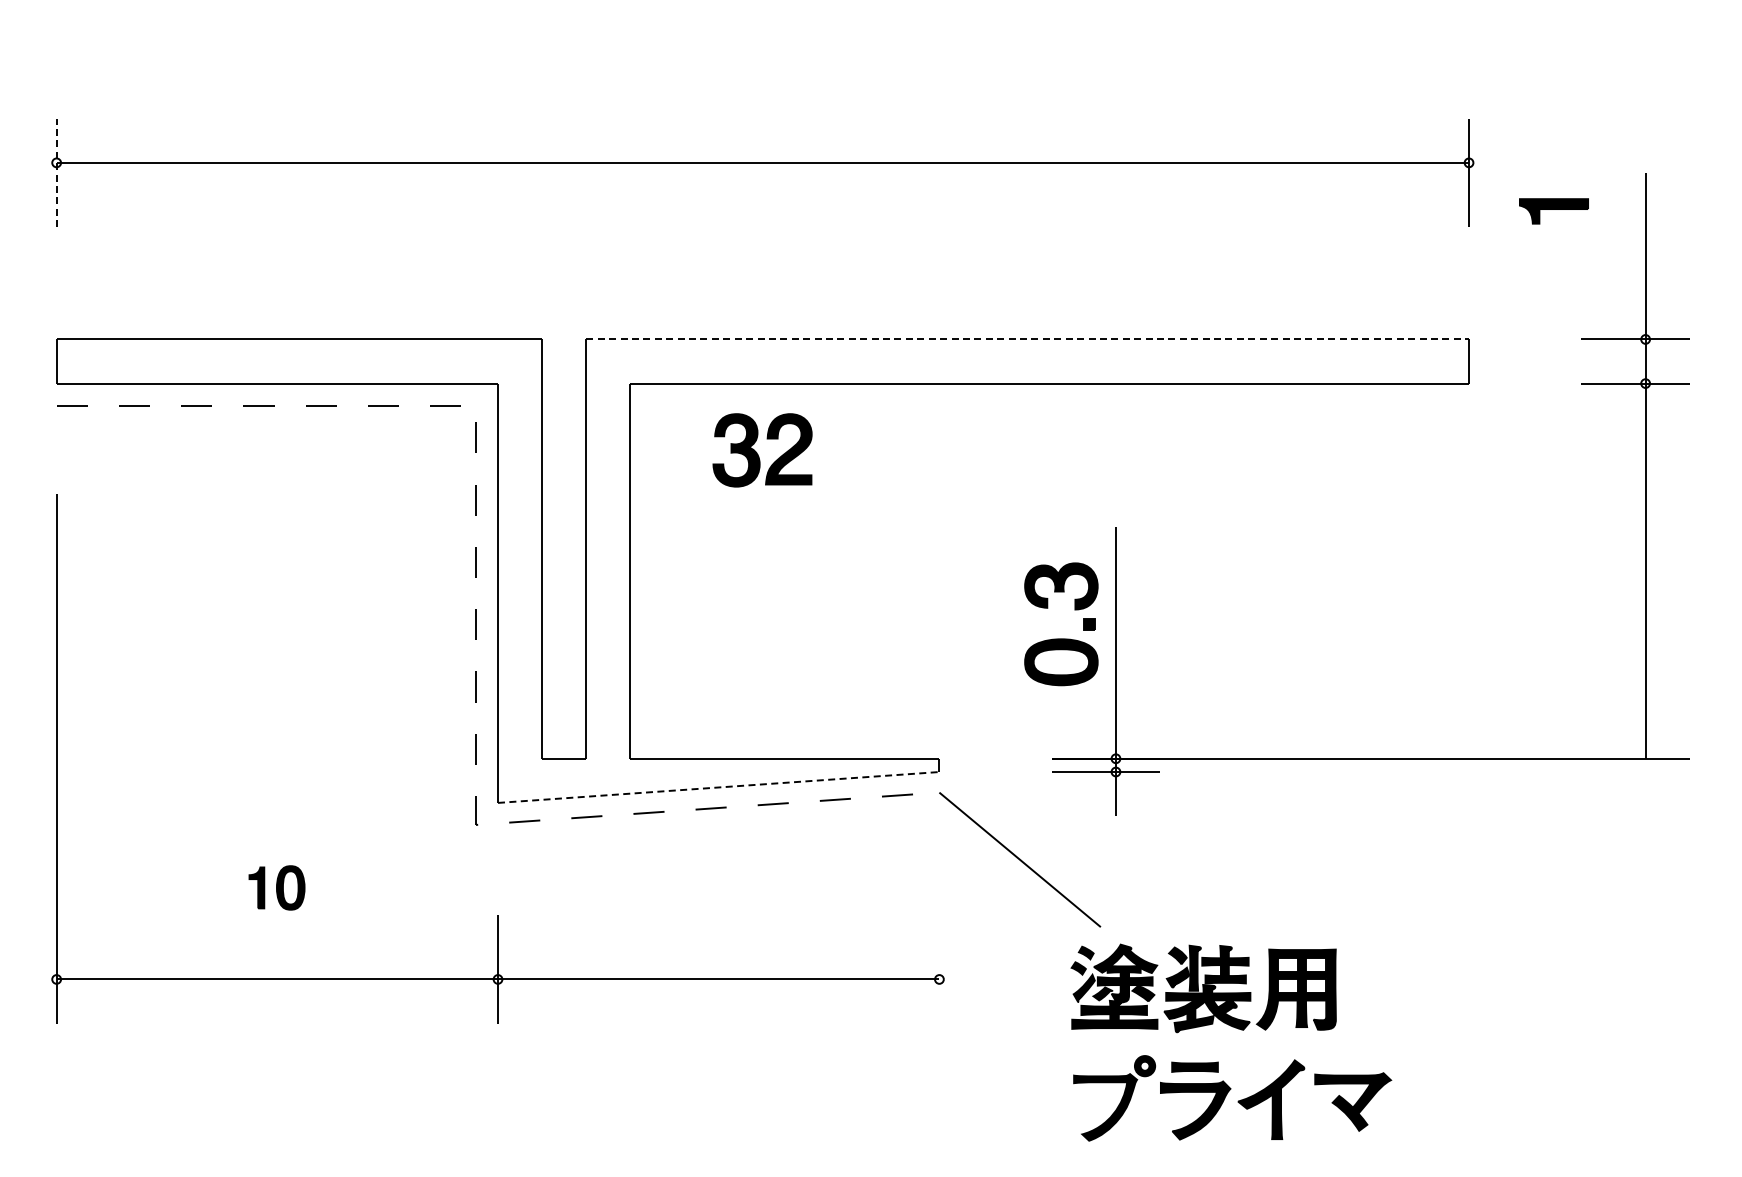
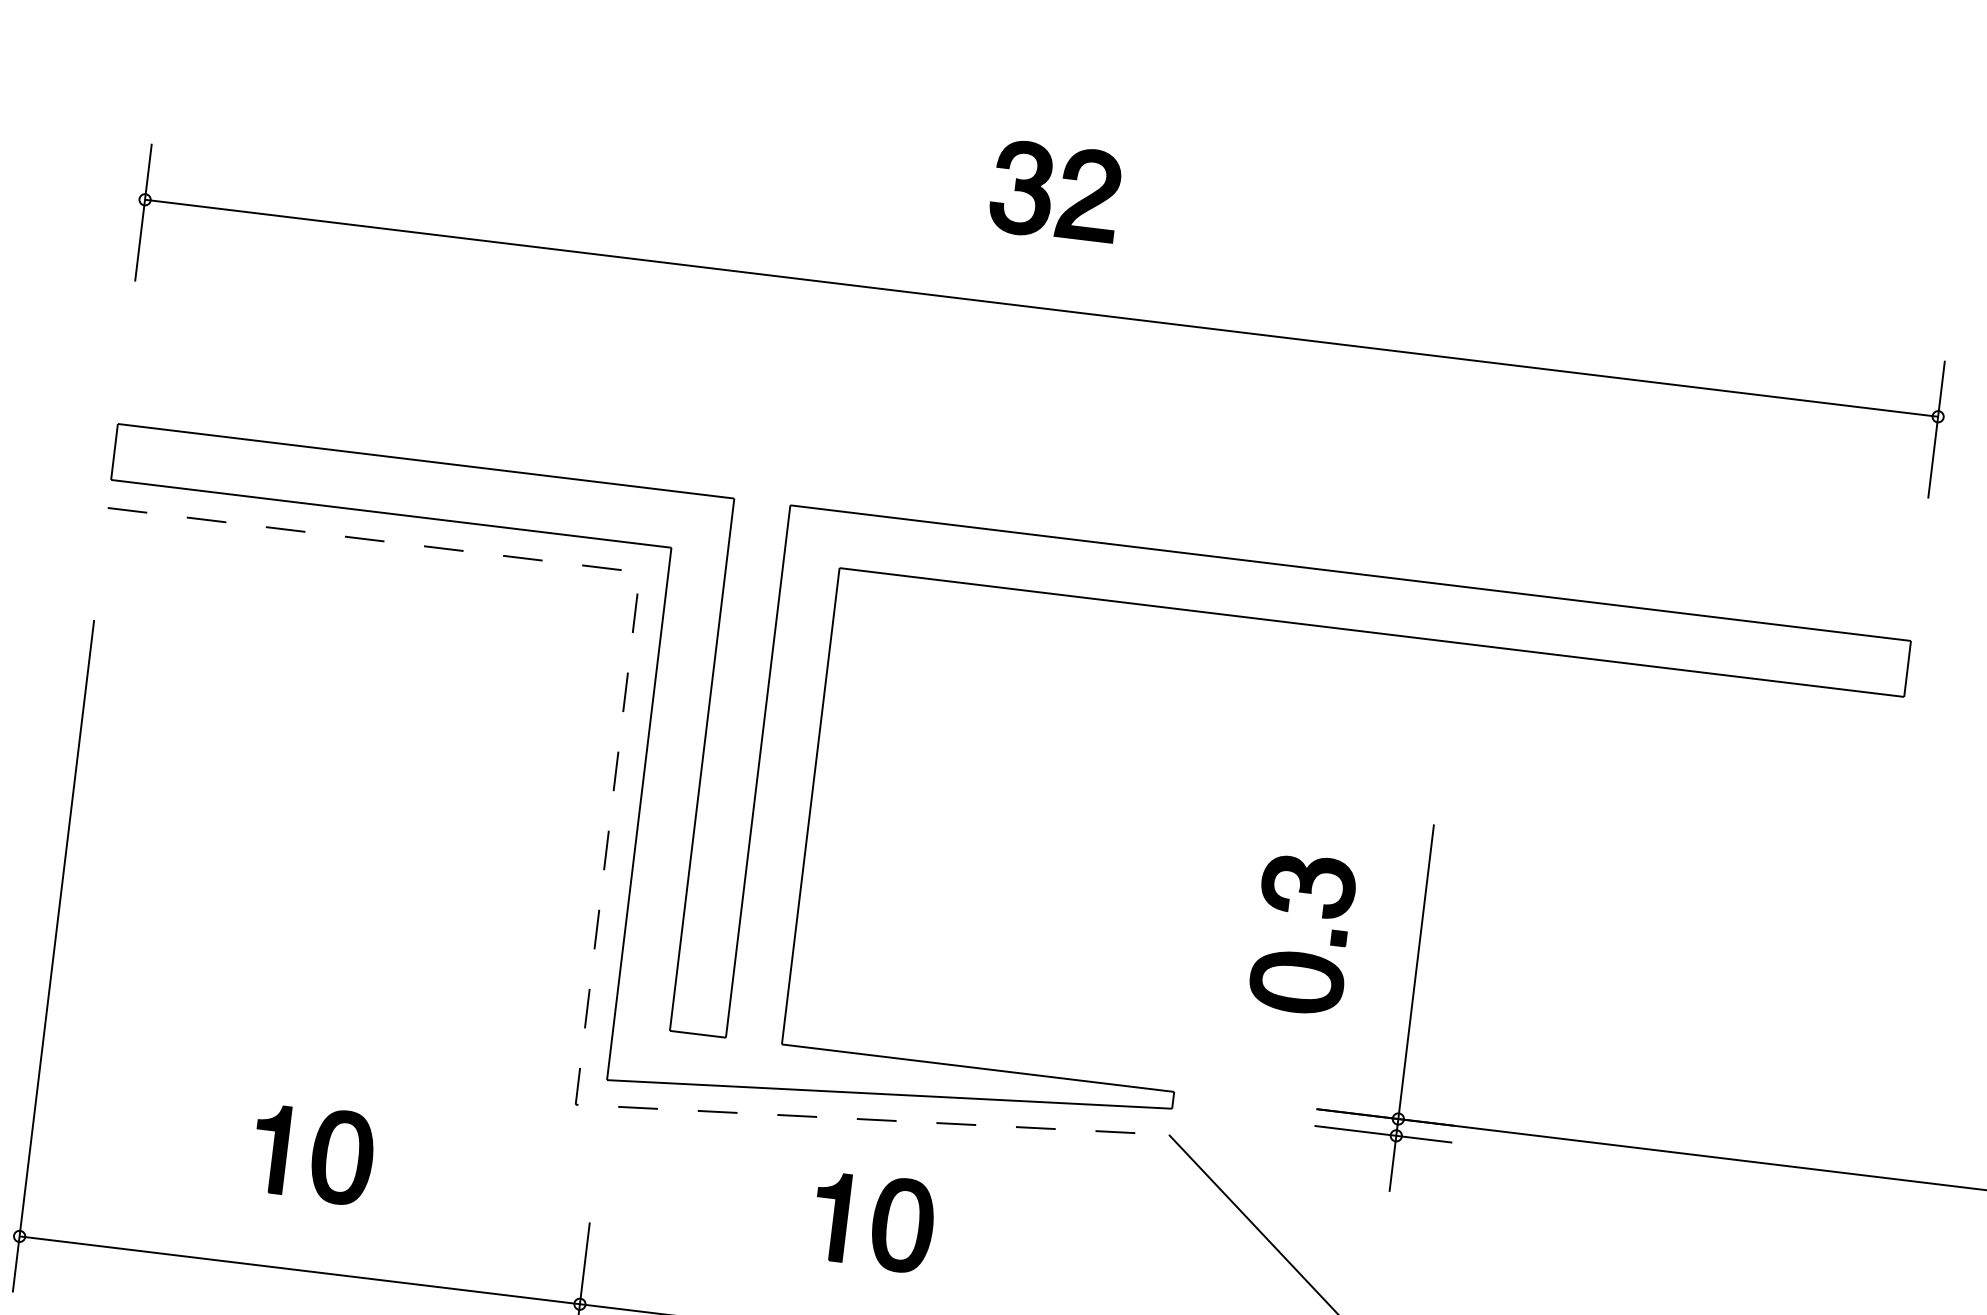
line: (56, 172) -> (143, 211), dashed -> solid
line: (1028, 339) -> (1351, 573), dashed -> solid
part: (762, 450) -> (1055, 192), moved
part: (1061, 638) -> (1300, 952), moved
line: (719, 787) -> (890, 1094), dashed -> solid
part: (276, 887) -> (312, 1153), size x1.67
part: (718, 887) -> (873, 1221), added

